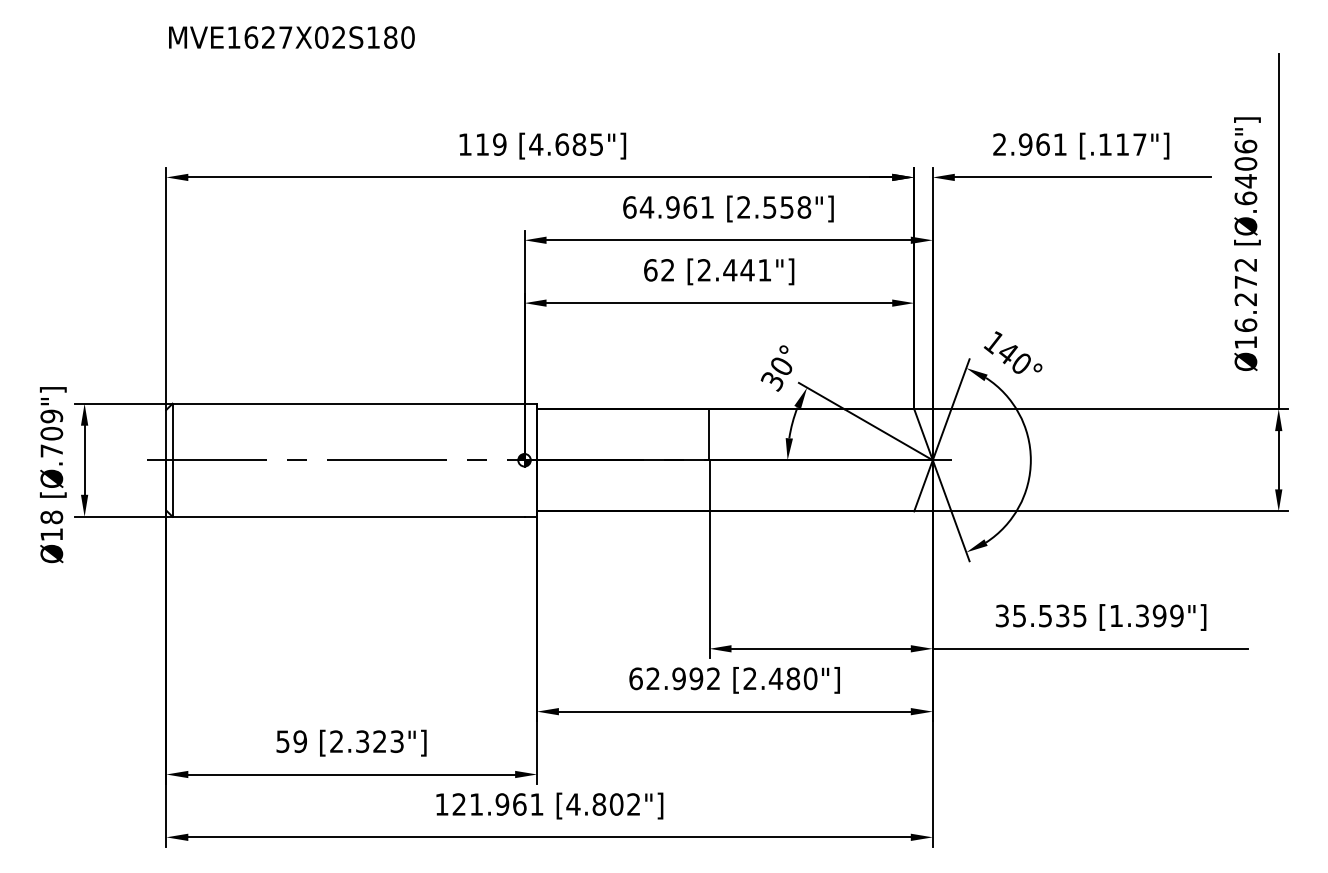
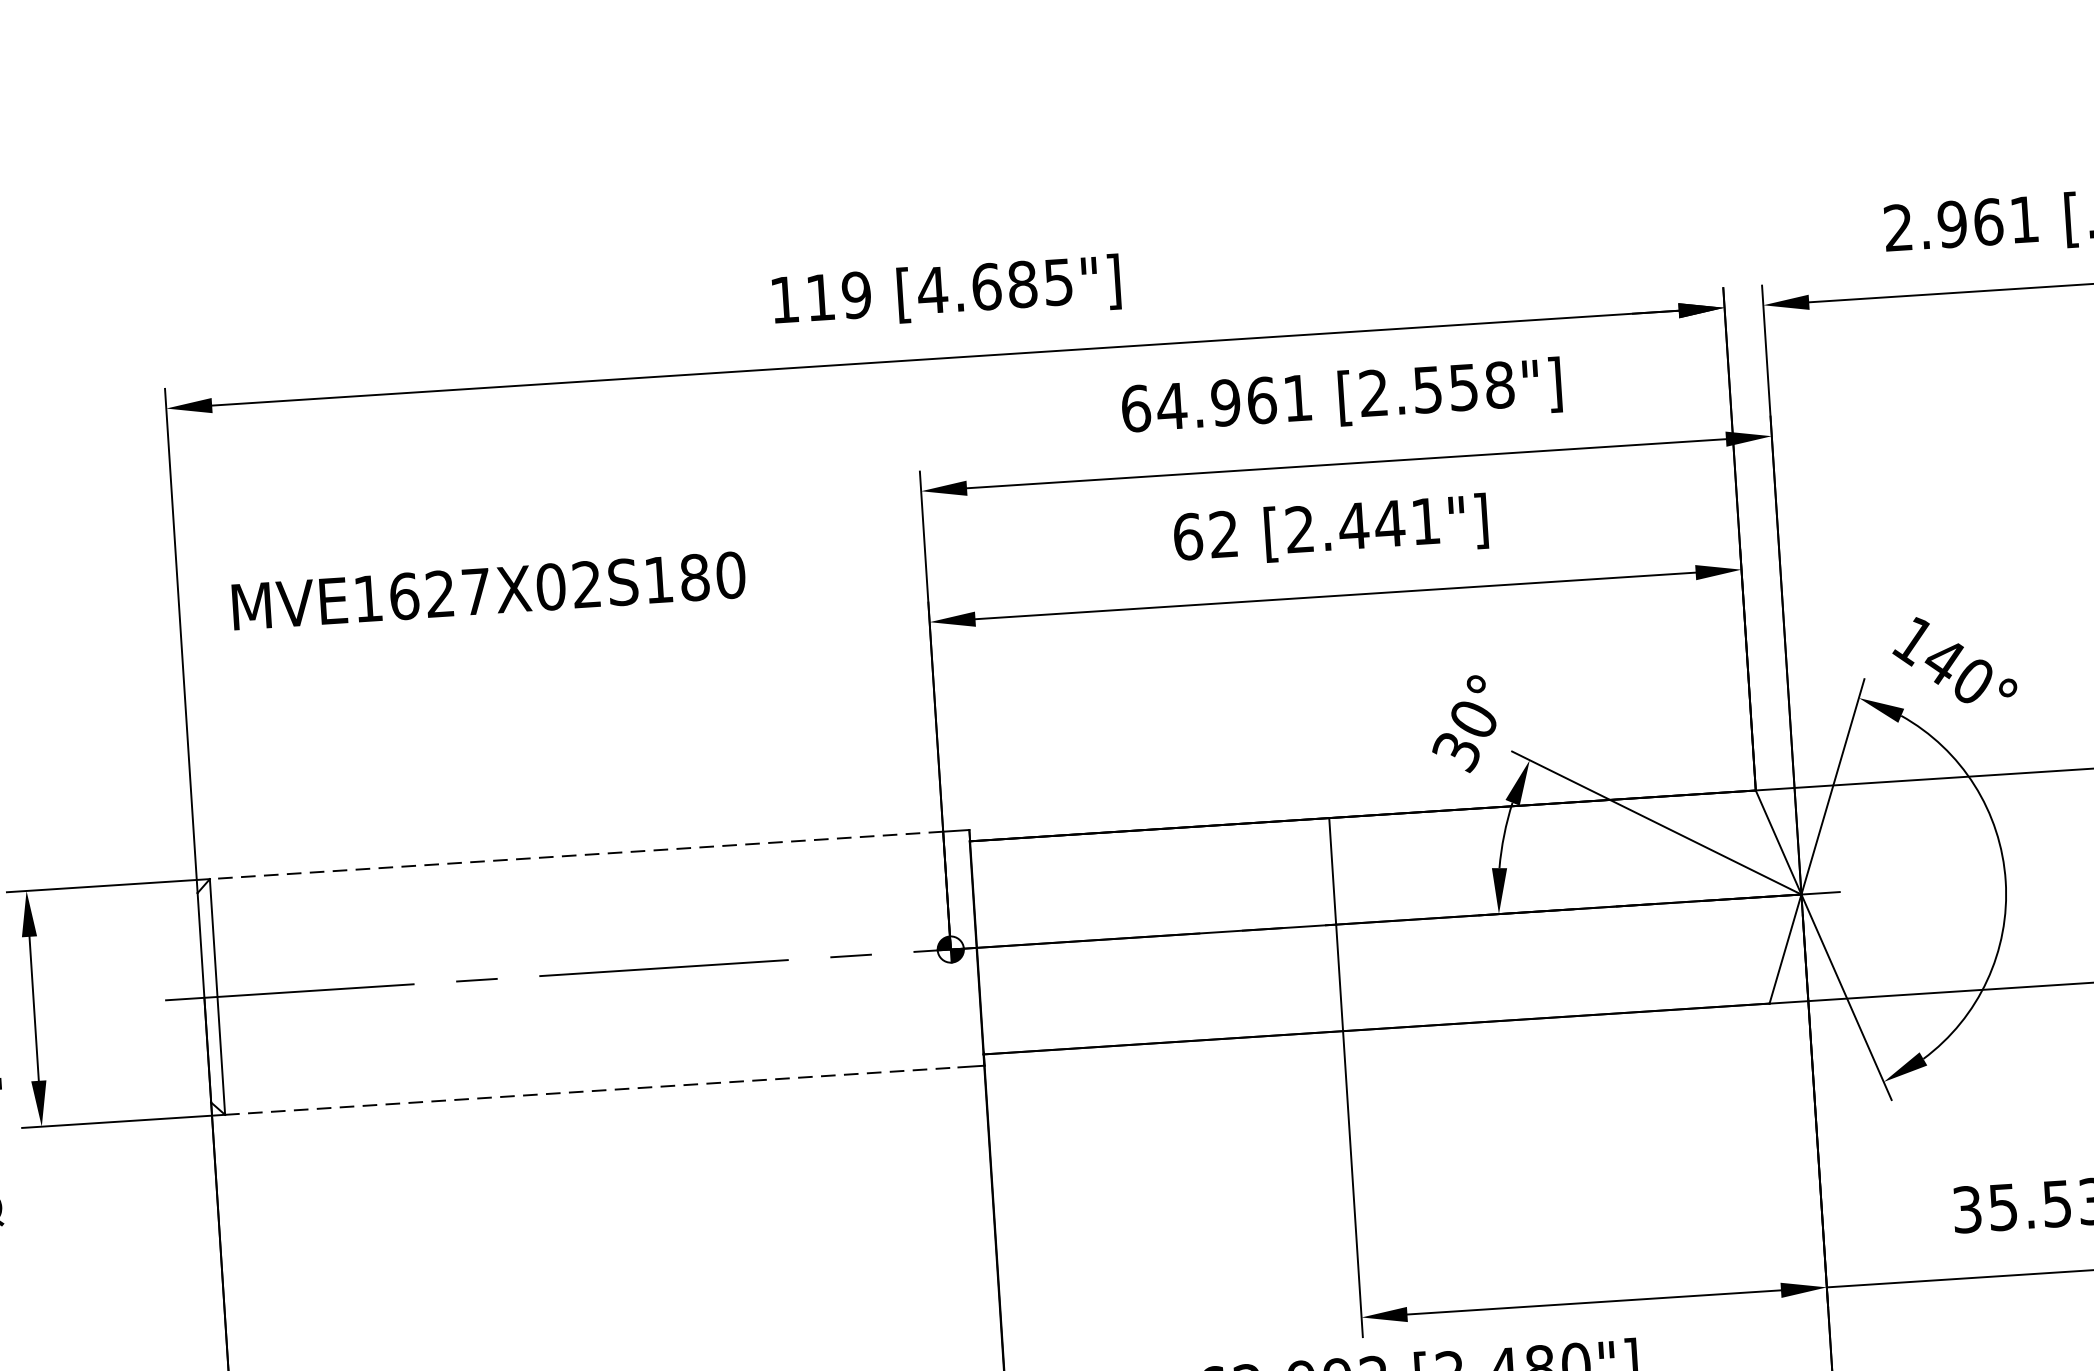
text: (291, 37) -> (488, 590), moved
line: (348, 403) -> (576, 855), solid -> dashed
line: (348, 516) -> (591, 1090), solid -> dashed

